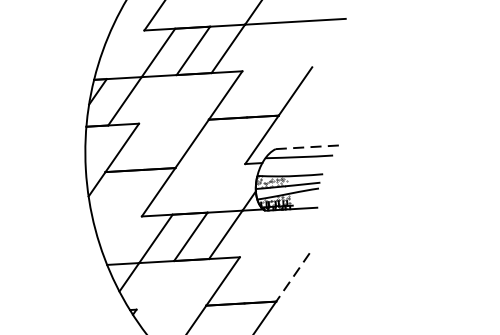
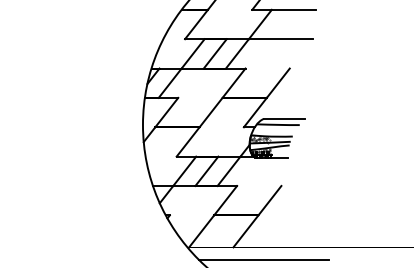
line: (308, 146) -> (284, 118), dashed -> solid
line: (292, 277) -> (269, 200), dashed -> solid

